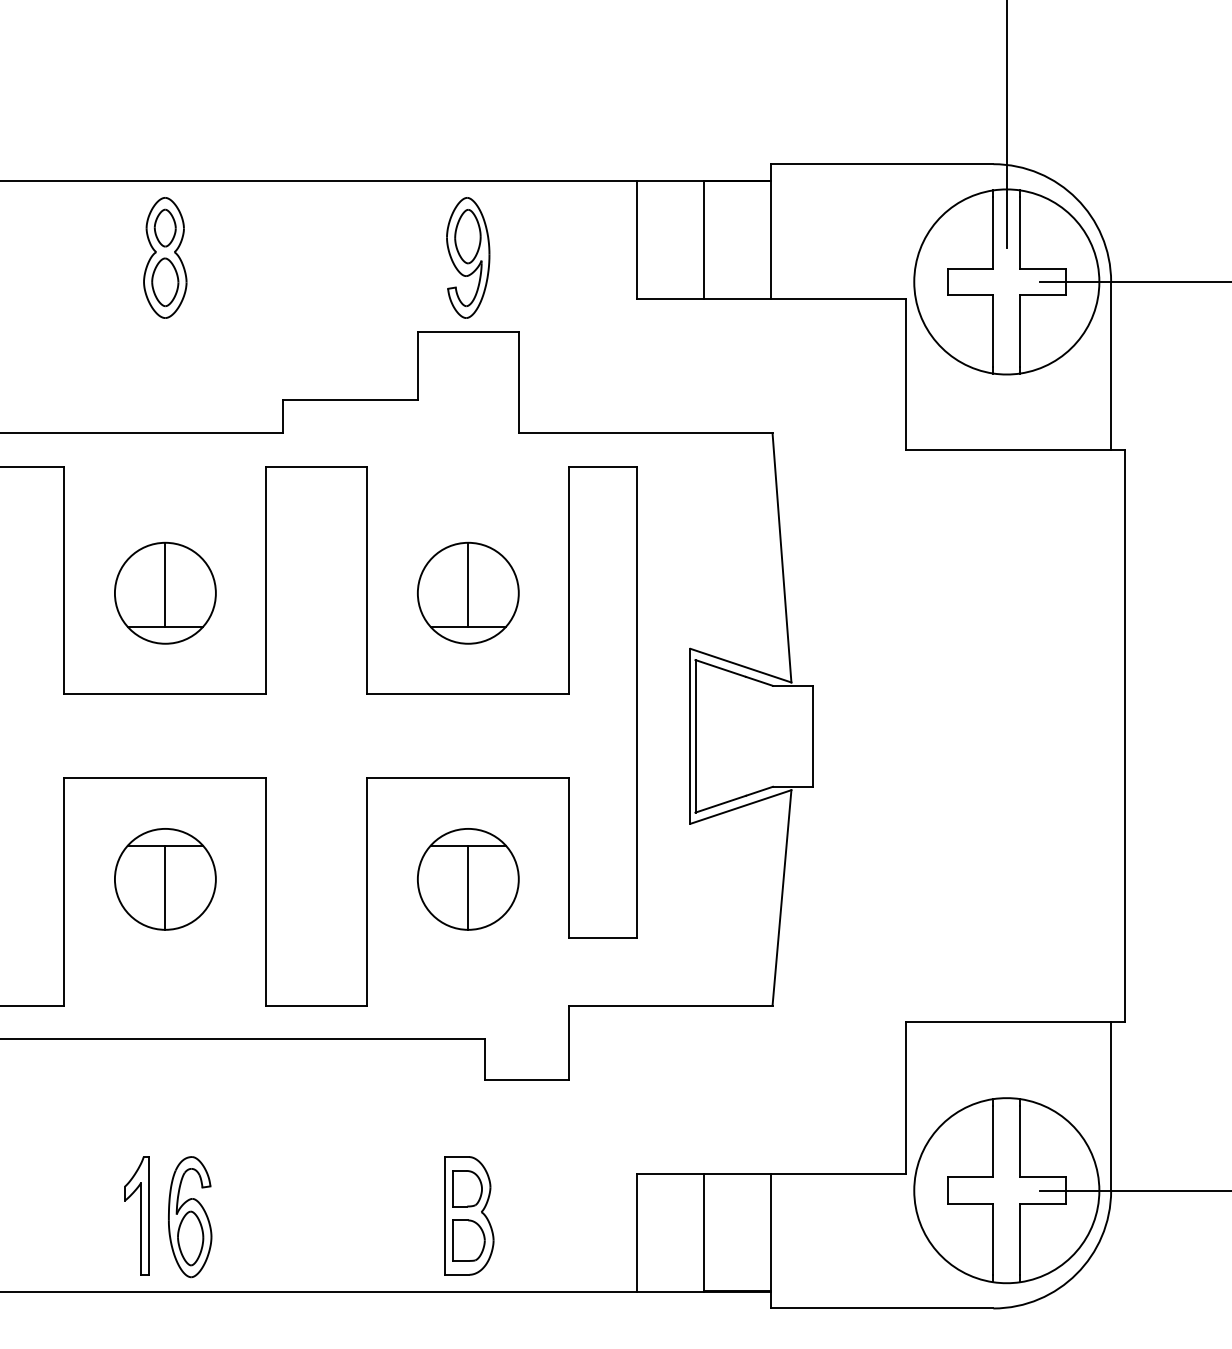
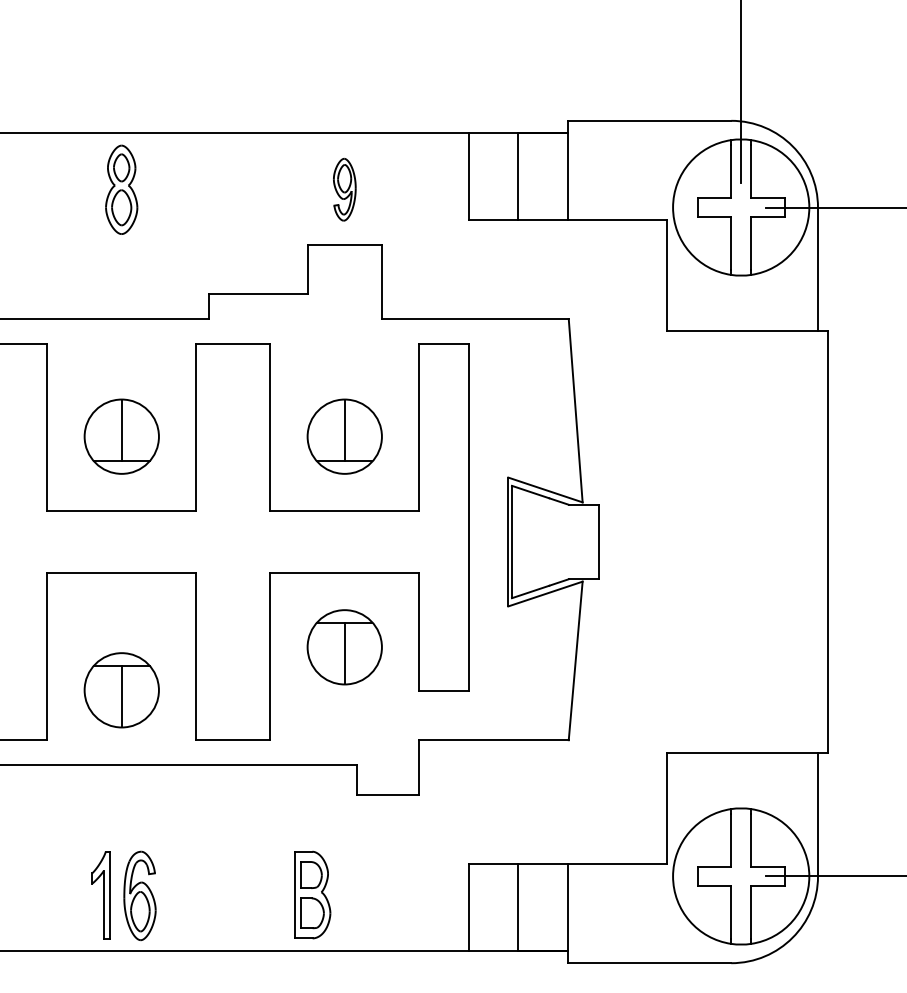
part: (467, 257) -> (344, 189), size x0.7
part: (165, 879) -> (121, 690), moved
part: (469, 1215) -> (312, 894), moved

